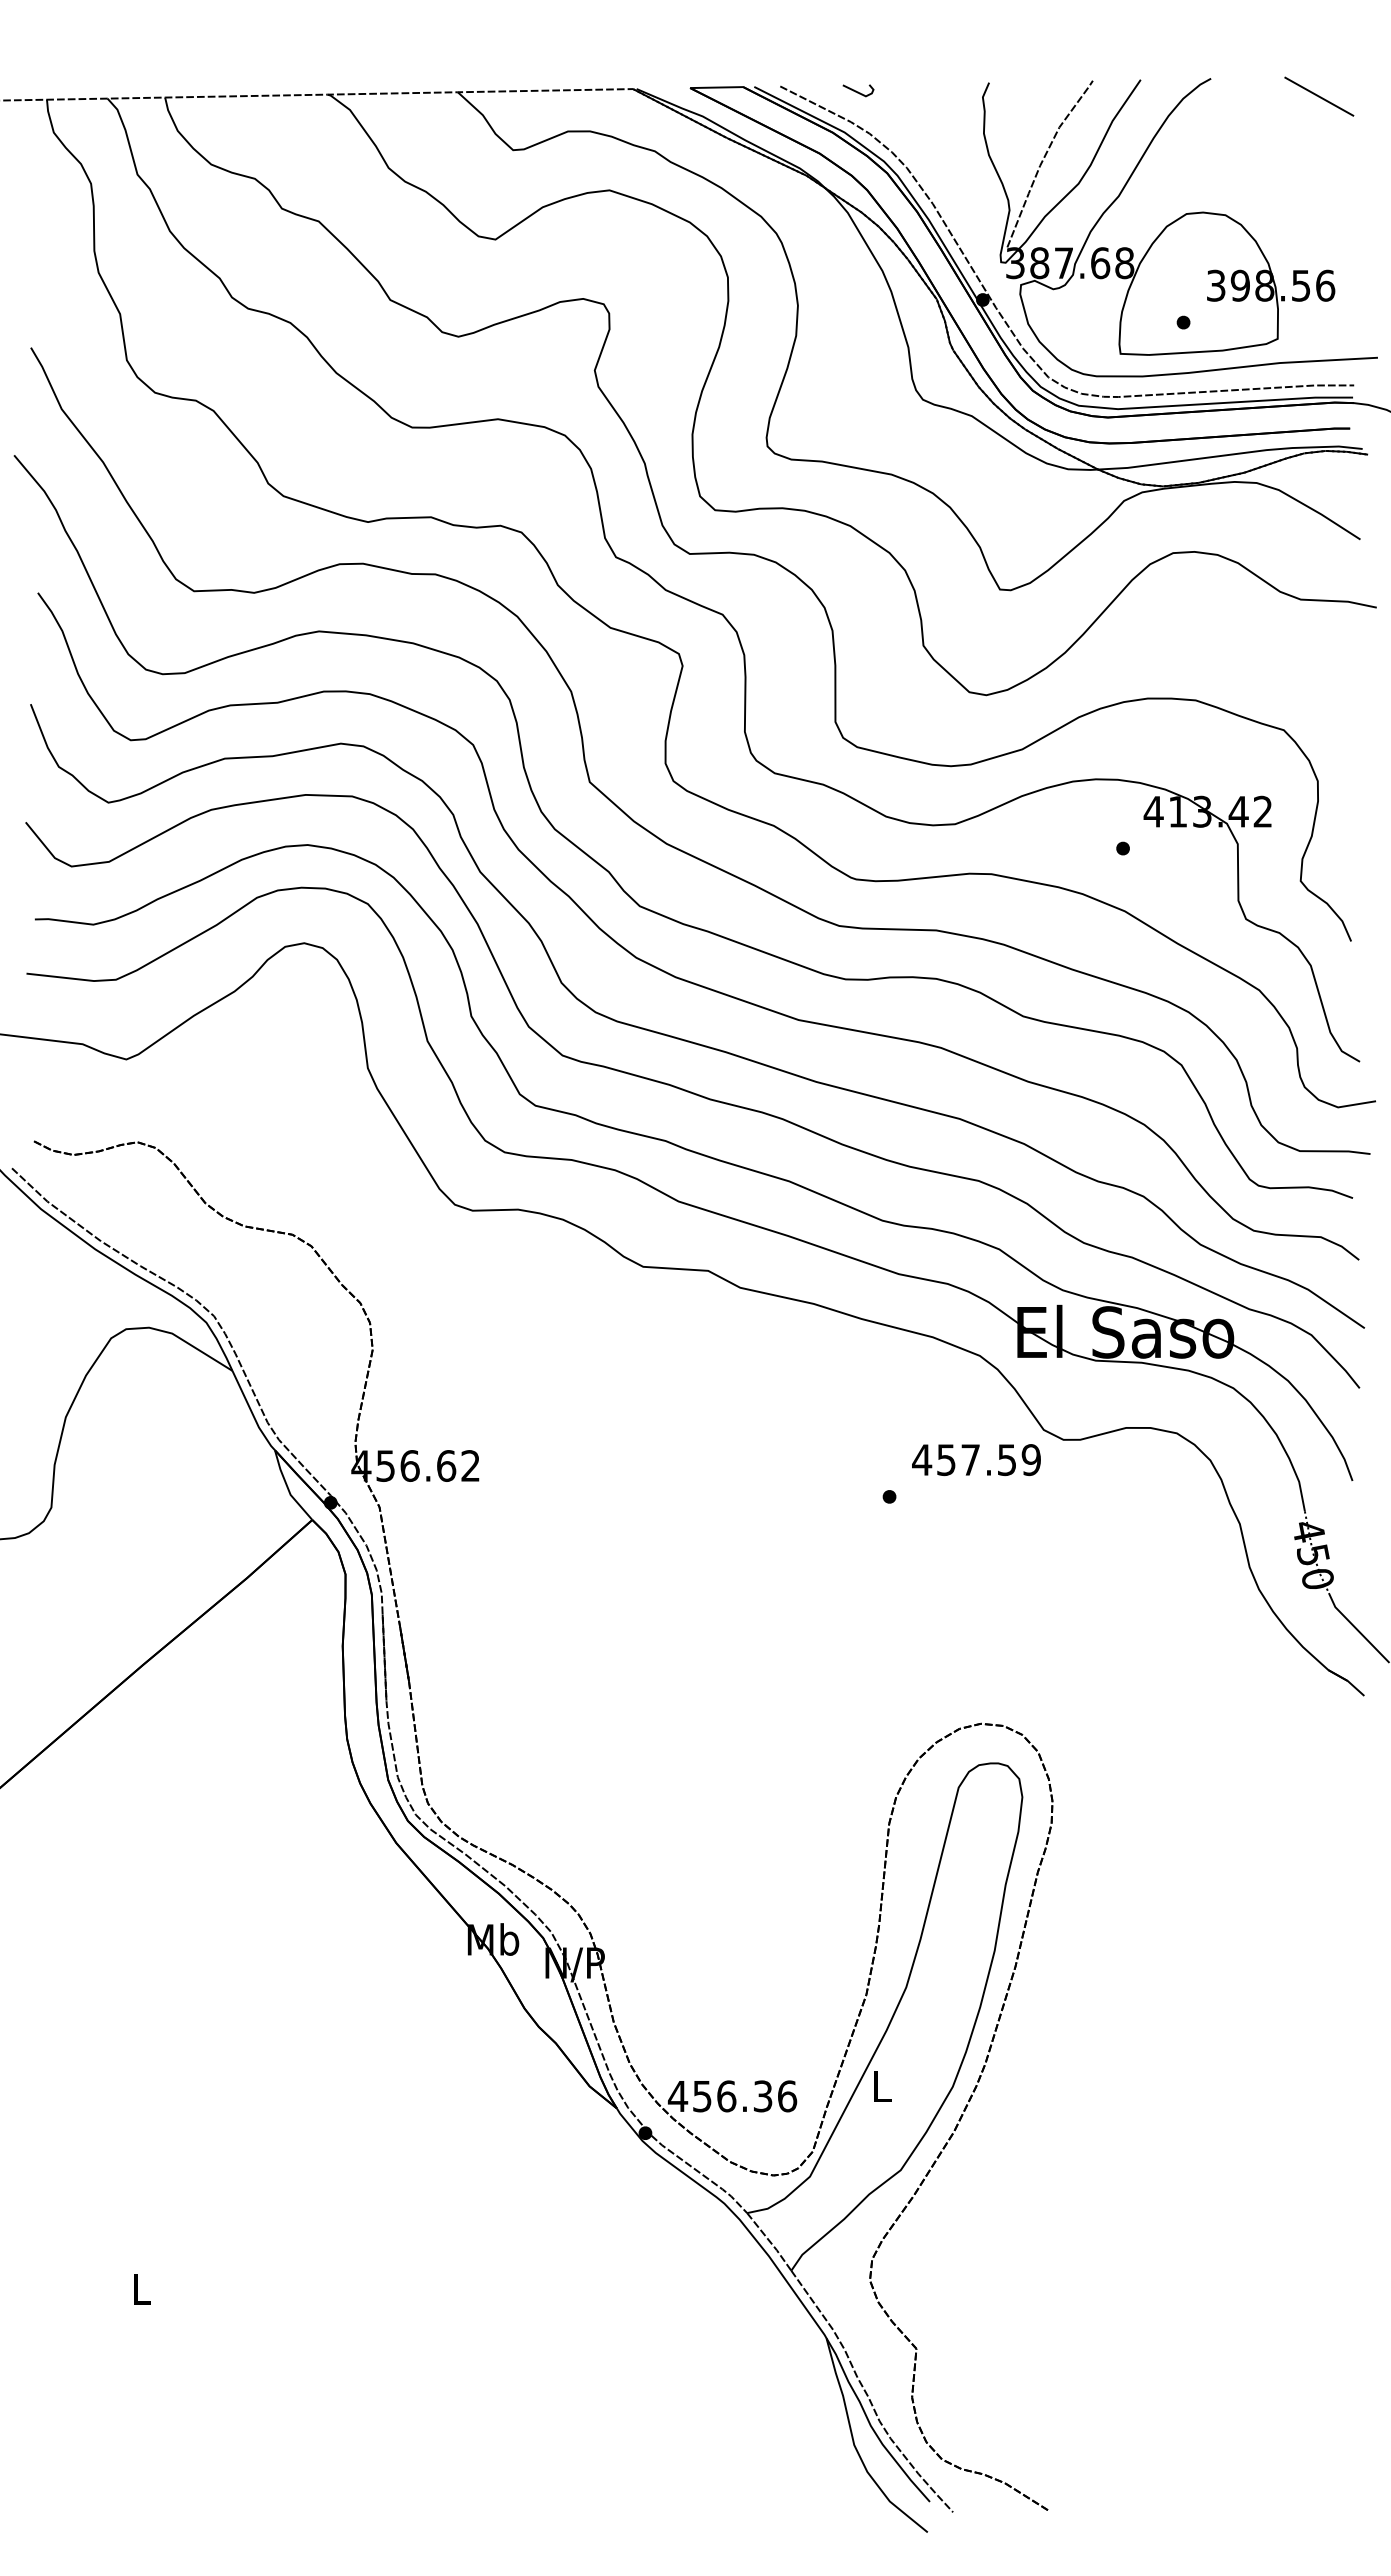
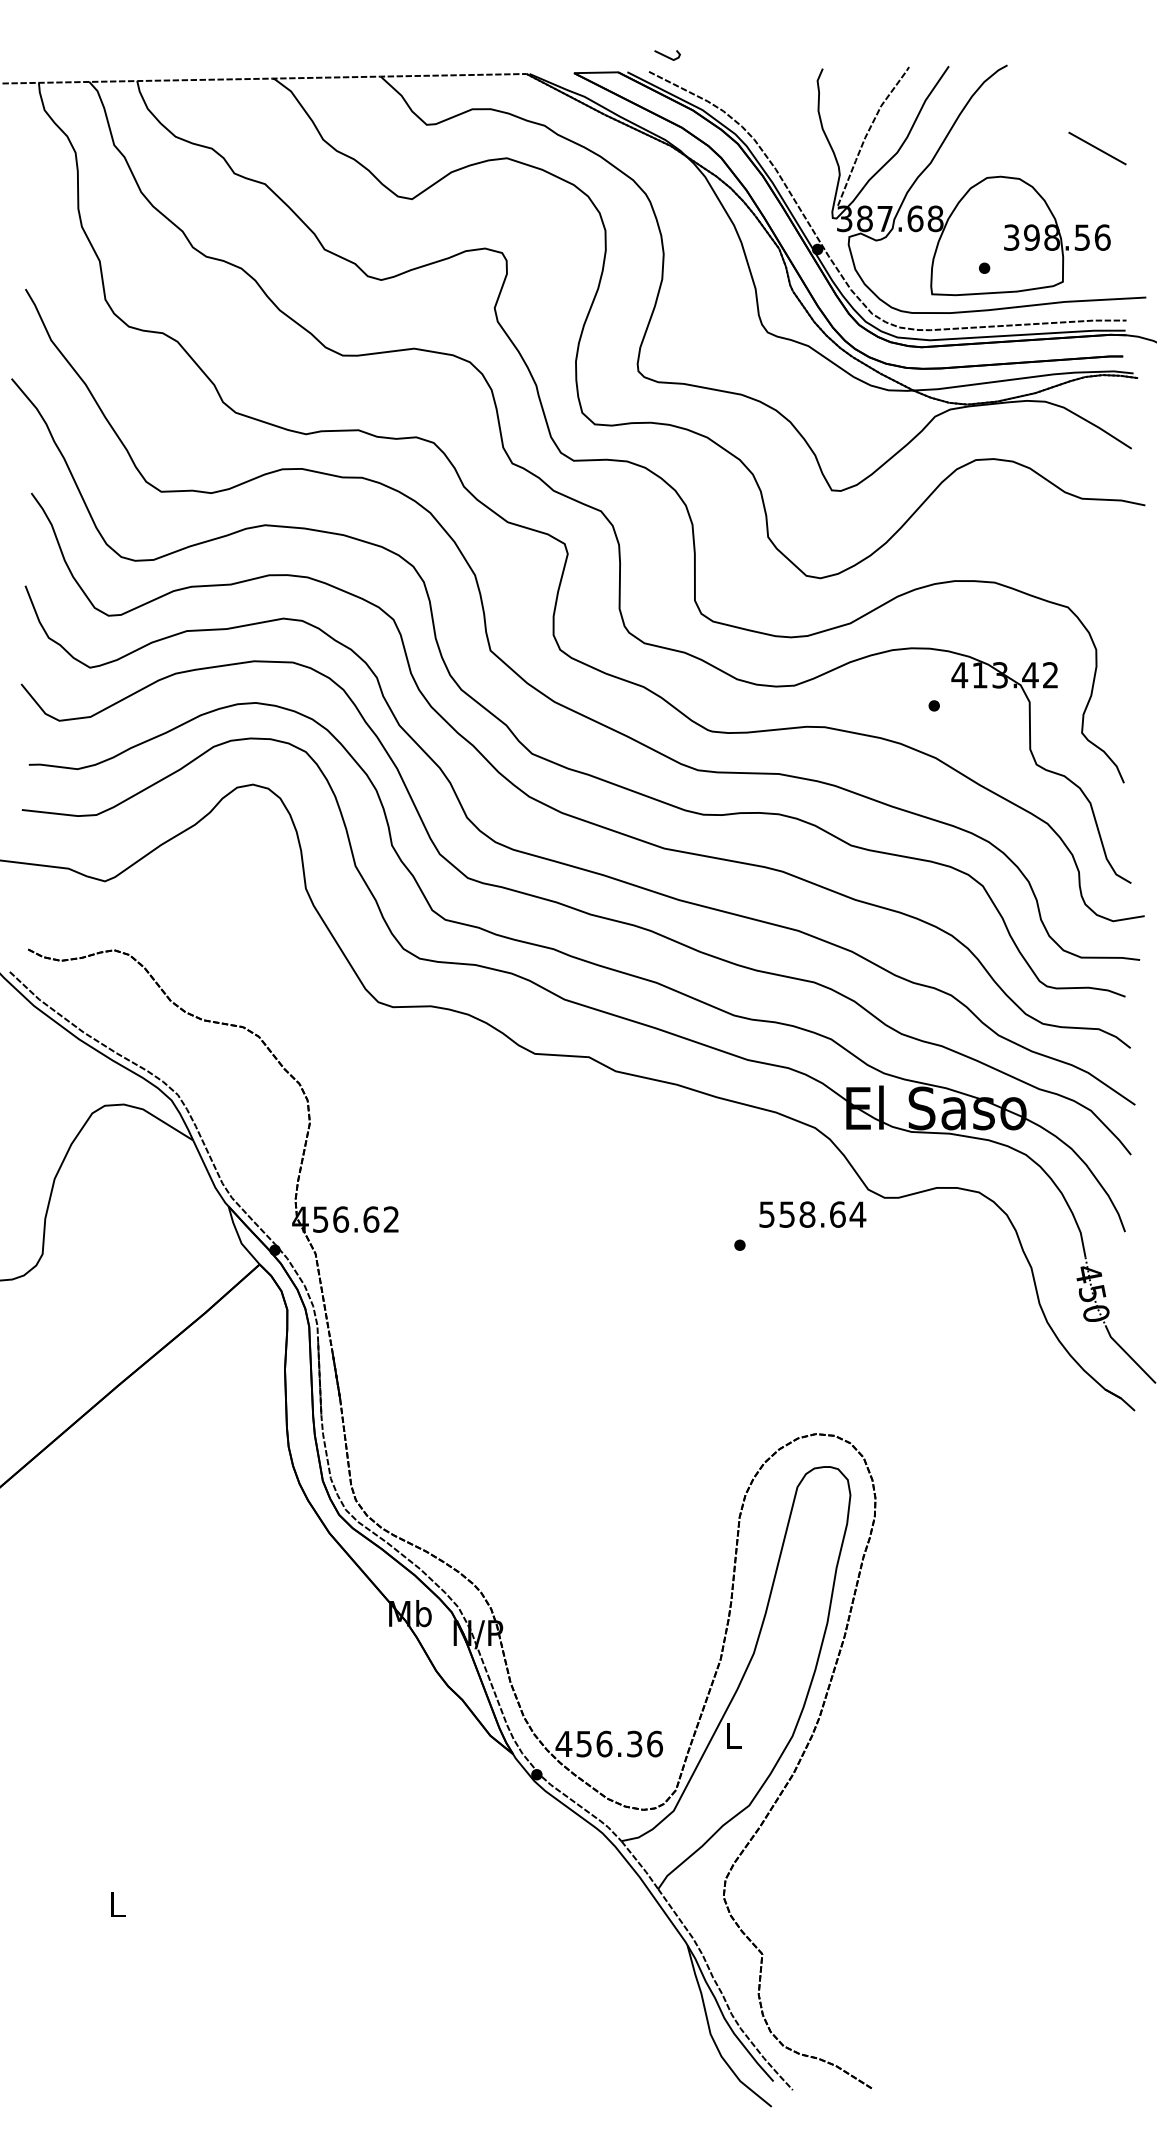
line: (858, 91) -> (667, 56), moved
line: (1319, 96) -> (1097, 148), moved
text: (976, 1460) -> (812, 1215), 457.59 -> 558.64

